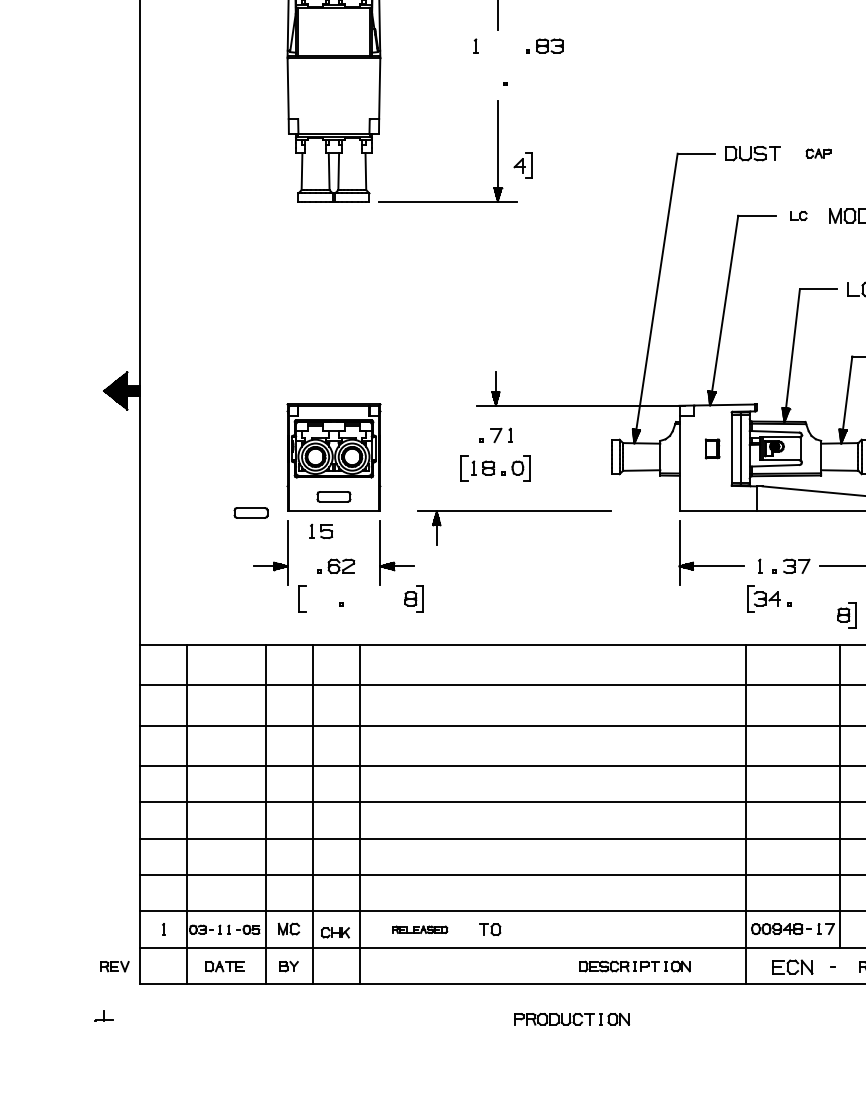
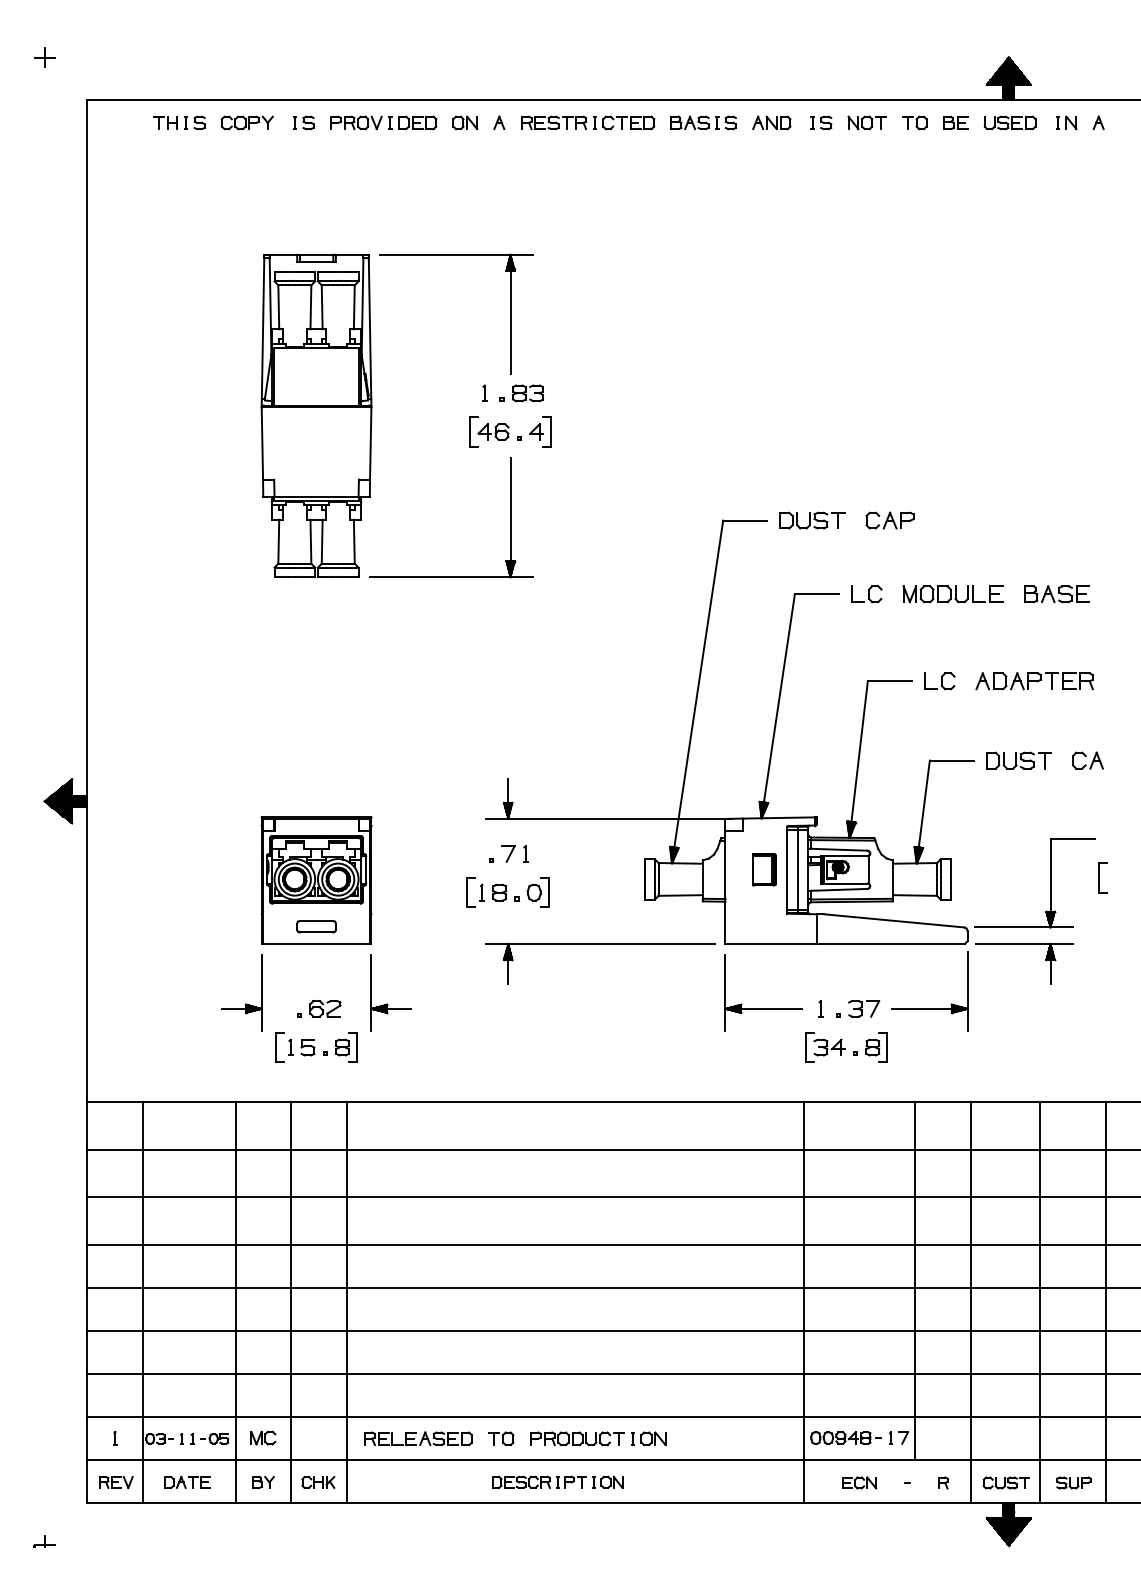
part: (544, 46) -> (521, 393), moved
part: (480, 78) -> (489, 431), added
part: (818, 153) -> (889, 520), size x1.67
part: (523, 165) -> (540, 431), moved
part: (798, 216) -> (866, 594), size x1.67
part: (712, 448) -> (764, 869), size x1.43
part: (514, 511) -> (600, 944), moved
part: (251, 512) -> (218, 945), removed
part: (321, 531) -> (301, 1047), moved
part: (414, 599) -> (346, 1047), moved
part: (846, 615) -> (876, 1047), moved
part: (420, 929) -> (418, 1438), size x1.67
part: (335, 932) -> (318, 1481), moved
part: (634, 965) -> (557, 1481), moved
part: (114, 966) -> (116, 1482), moved
part: (792, 966) -> (859, 1482), size x0.71
part: (572, 1019) -> (598, 1438), moved

